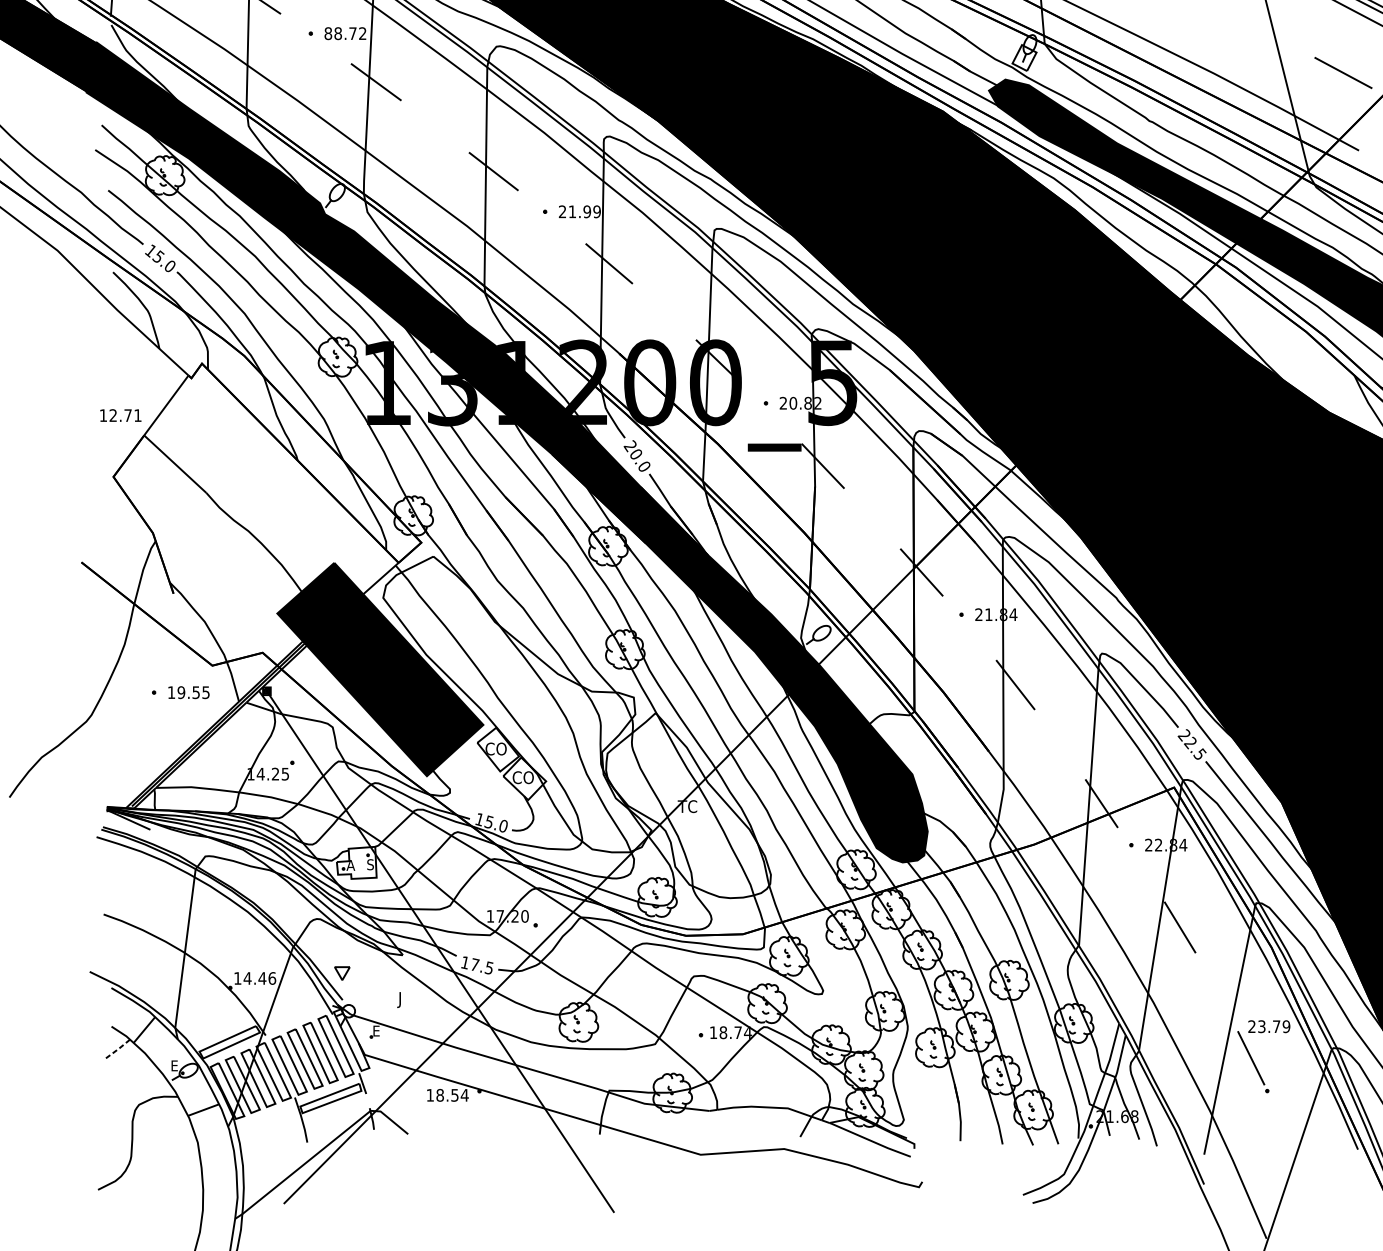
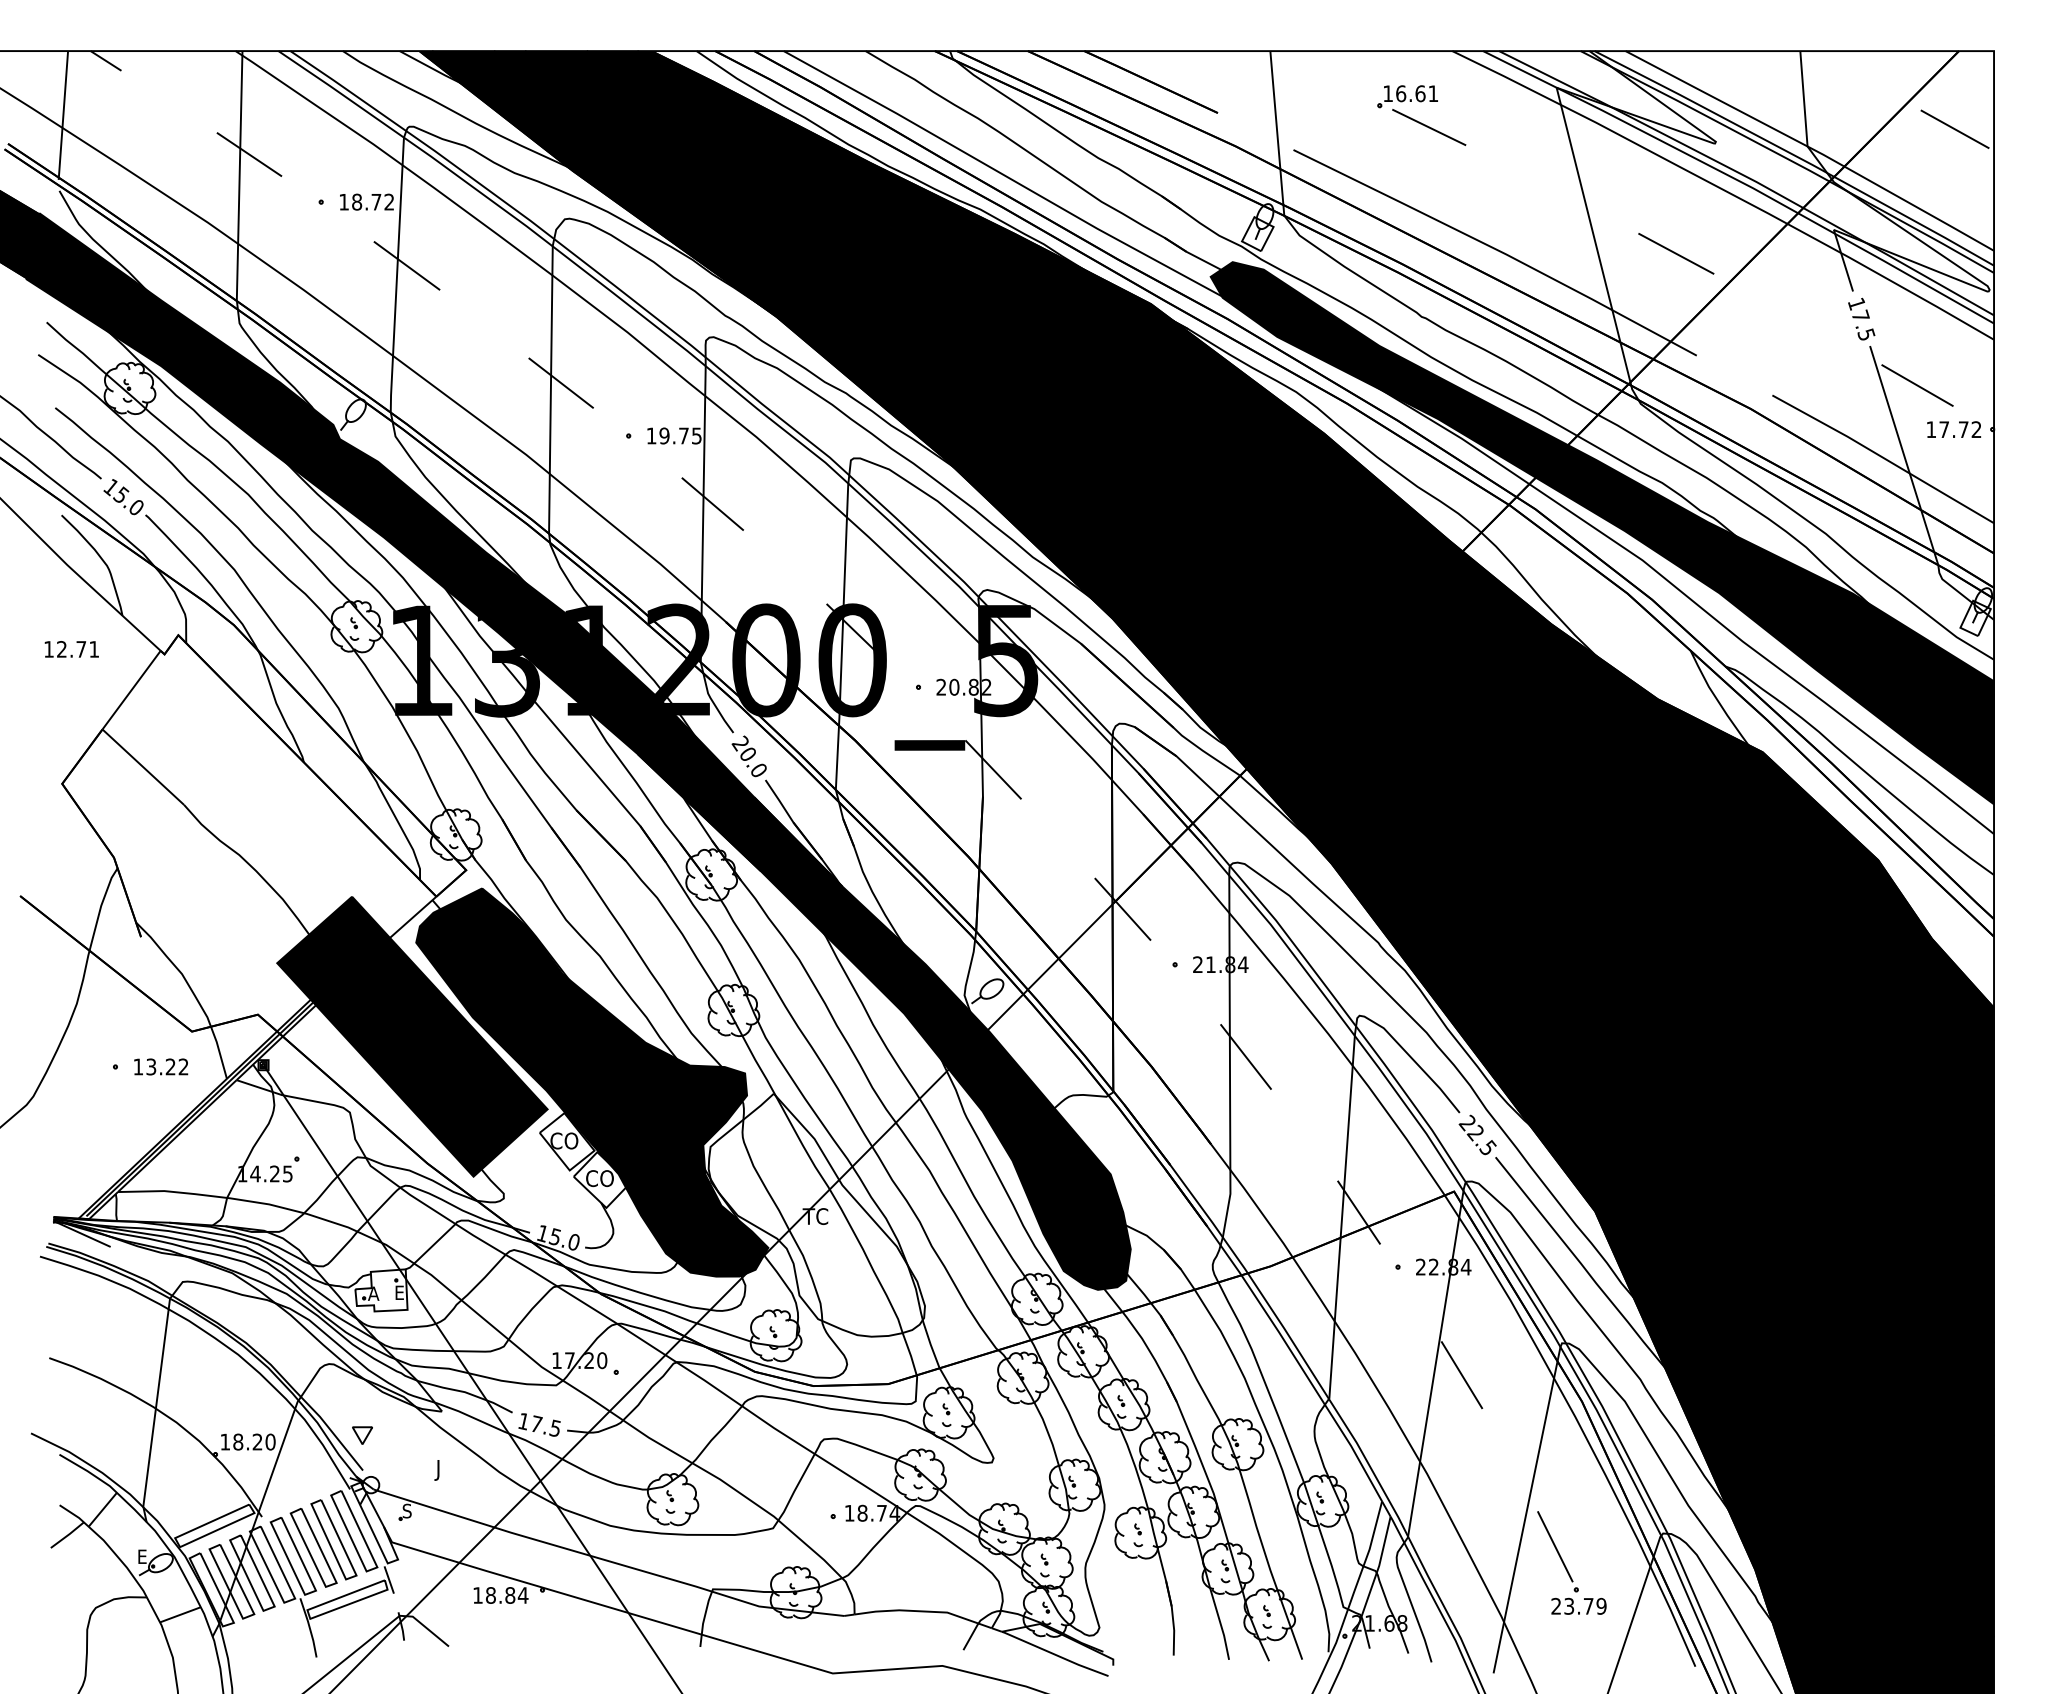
text: (328, 33) -> (344, 201), 88.72 -> 18.72
text: (579, 211) -> (673, 435), 21.99 -> 19.75
text: (120, 415) -> (71, 649), moved
text: (193, 692) -> (167, 1066), 19.55 -> 13.22
fill: (517, 704) -> (592, 1082), added
text: (370, 864) -> (399, 1292), S -> E
text: (259, 978) -> (253, 1441), 14.46 -> 18.20
text: (1268, 1026) -> (1578, 1605), moved
text: (375, 1030) -> (406, 1510), E -> S
line: (118, 1049) -> (68, 1535), dashed -> solid
text: (455, 1095) -> (510, 1595), 18.54 -> 18.84

